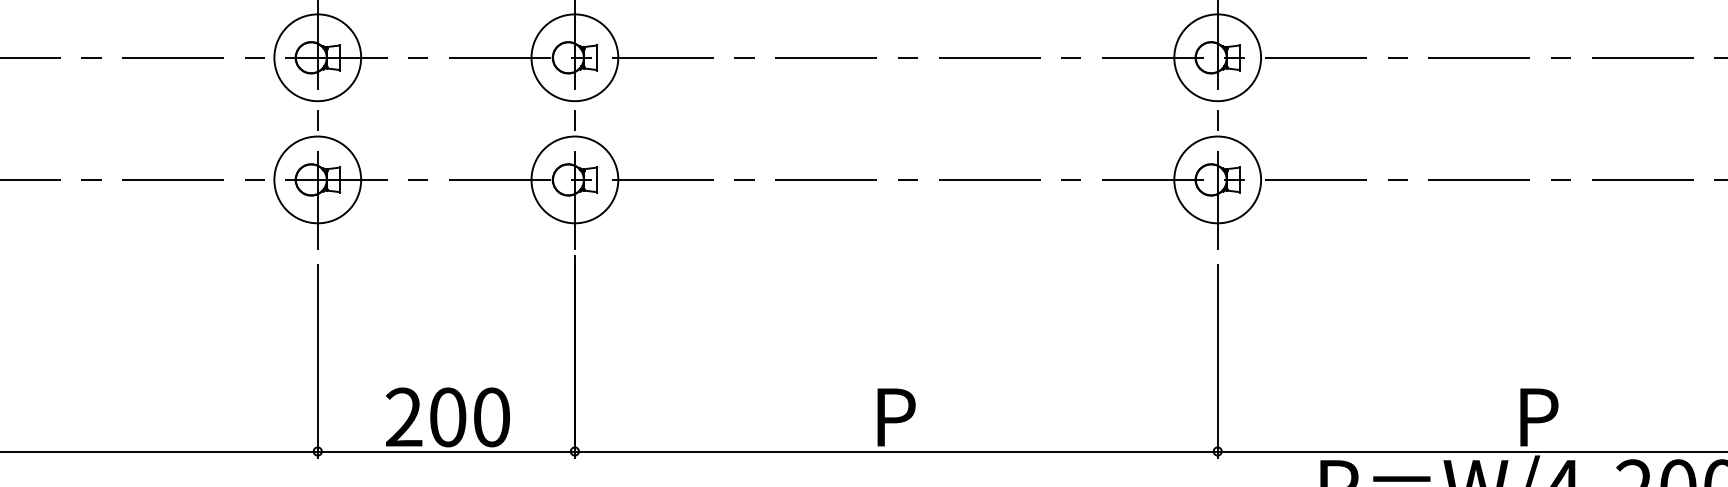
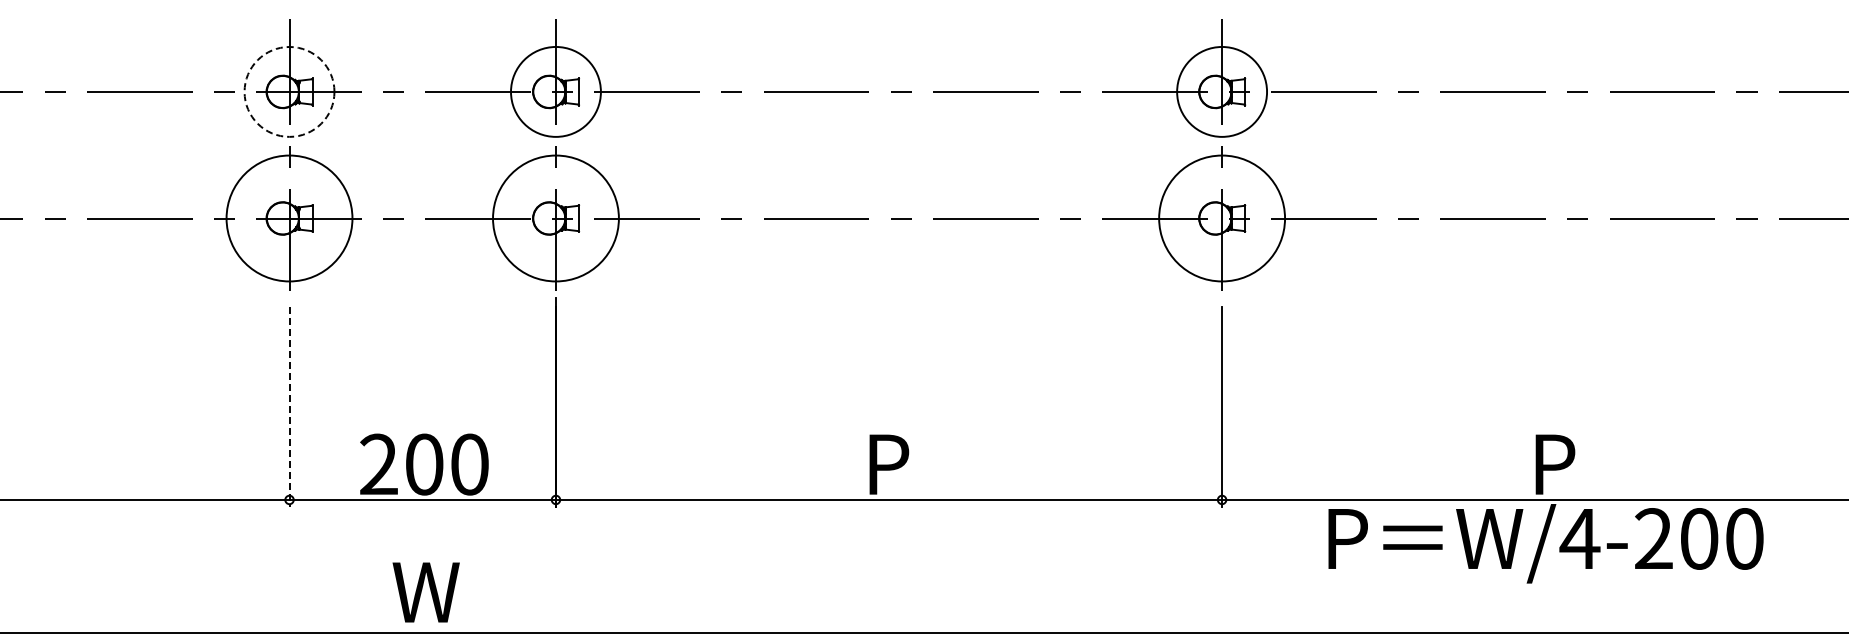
circle: (317, 57) -> (289, 91), solid -> dashed
circle: (317, 179) -> (289, 218), size x1.4
circle: (574, 179) -> (555, 218), size x1.4
circle: (1218, 179) -> (1222, 218), size x1.4
line: (317, 361) -> (289, 406), solid -> dashed

